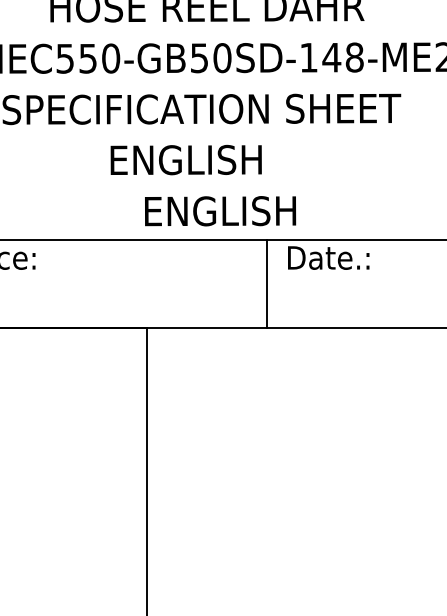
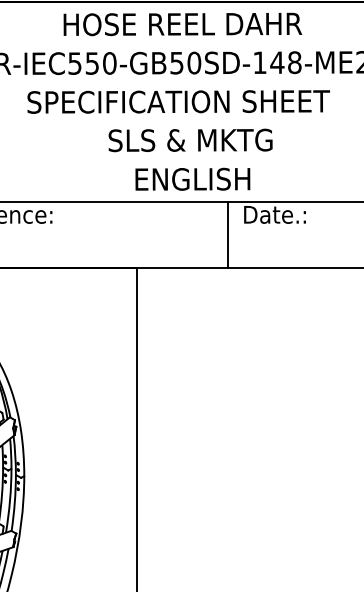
text: (217, 160) -> (190, 140), ENGLISH -> SLS & MKTG

